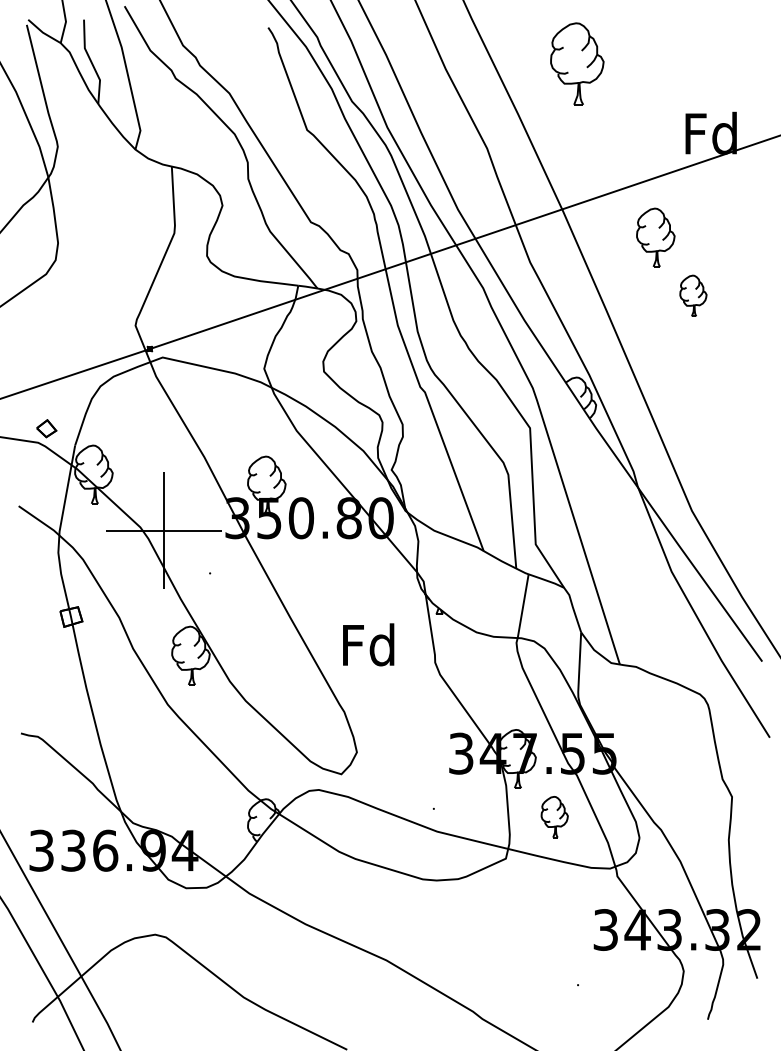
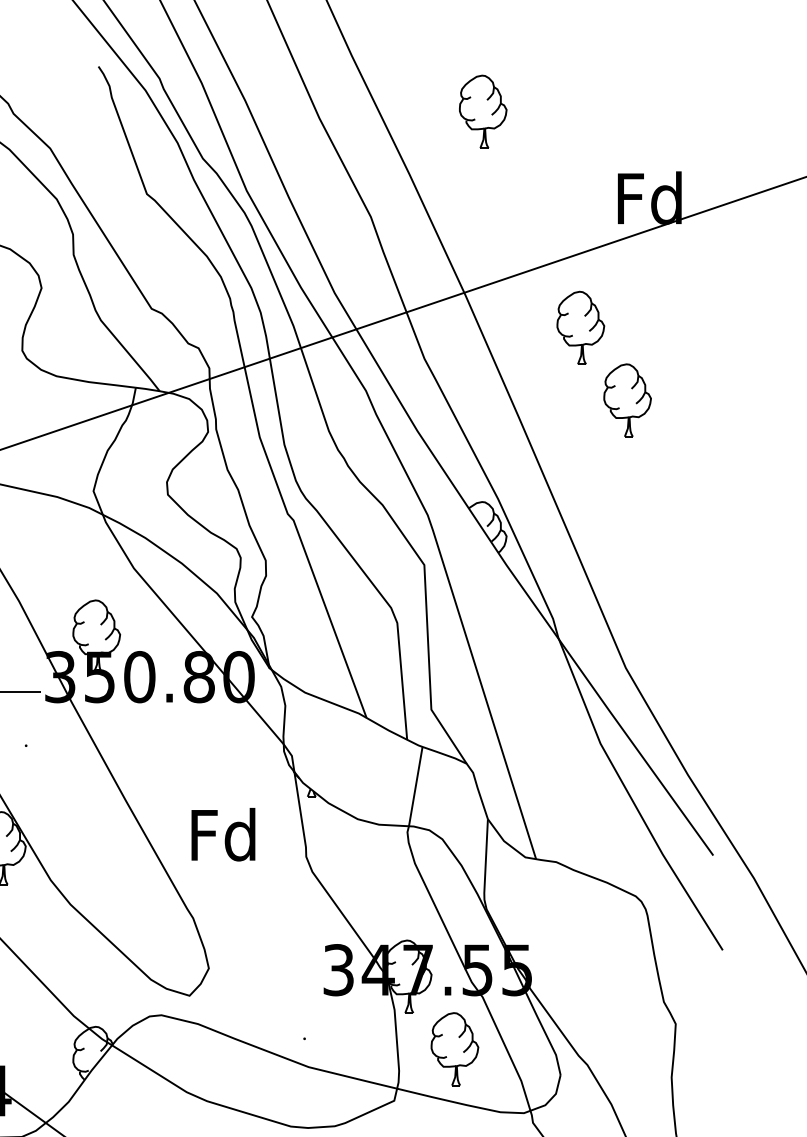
part: (577, 63) -> (483, 111), size x0.71
part: (693, 295) -> (627, 399), size x1.43
part: (554, 816) -> (454, 1048), size x1.43

